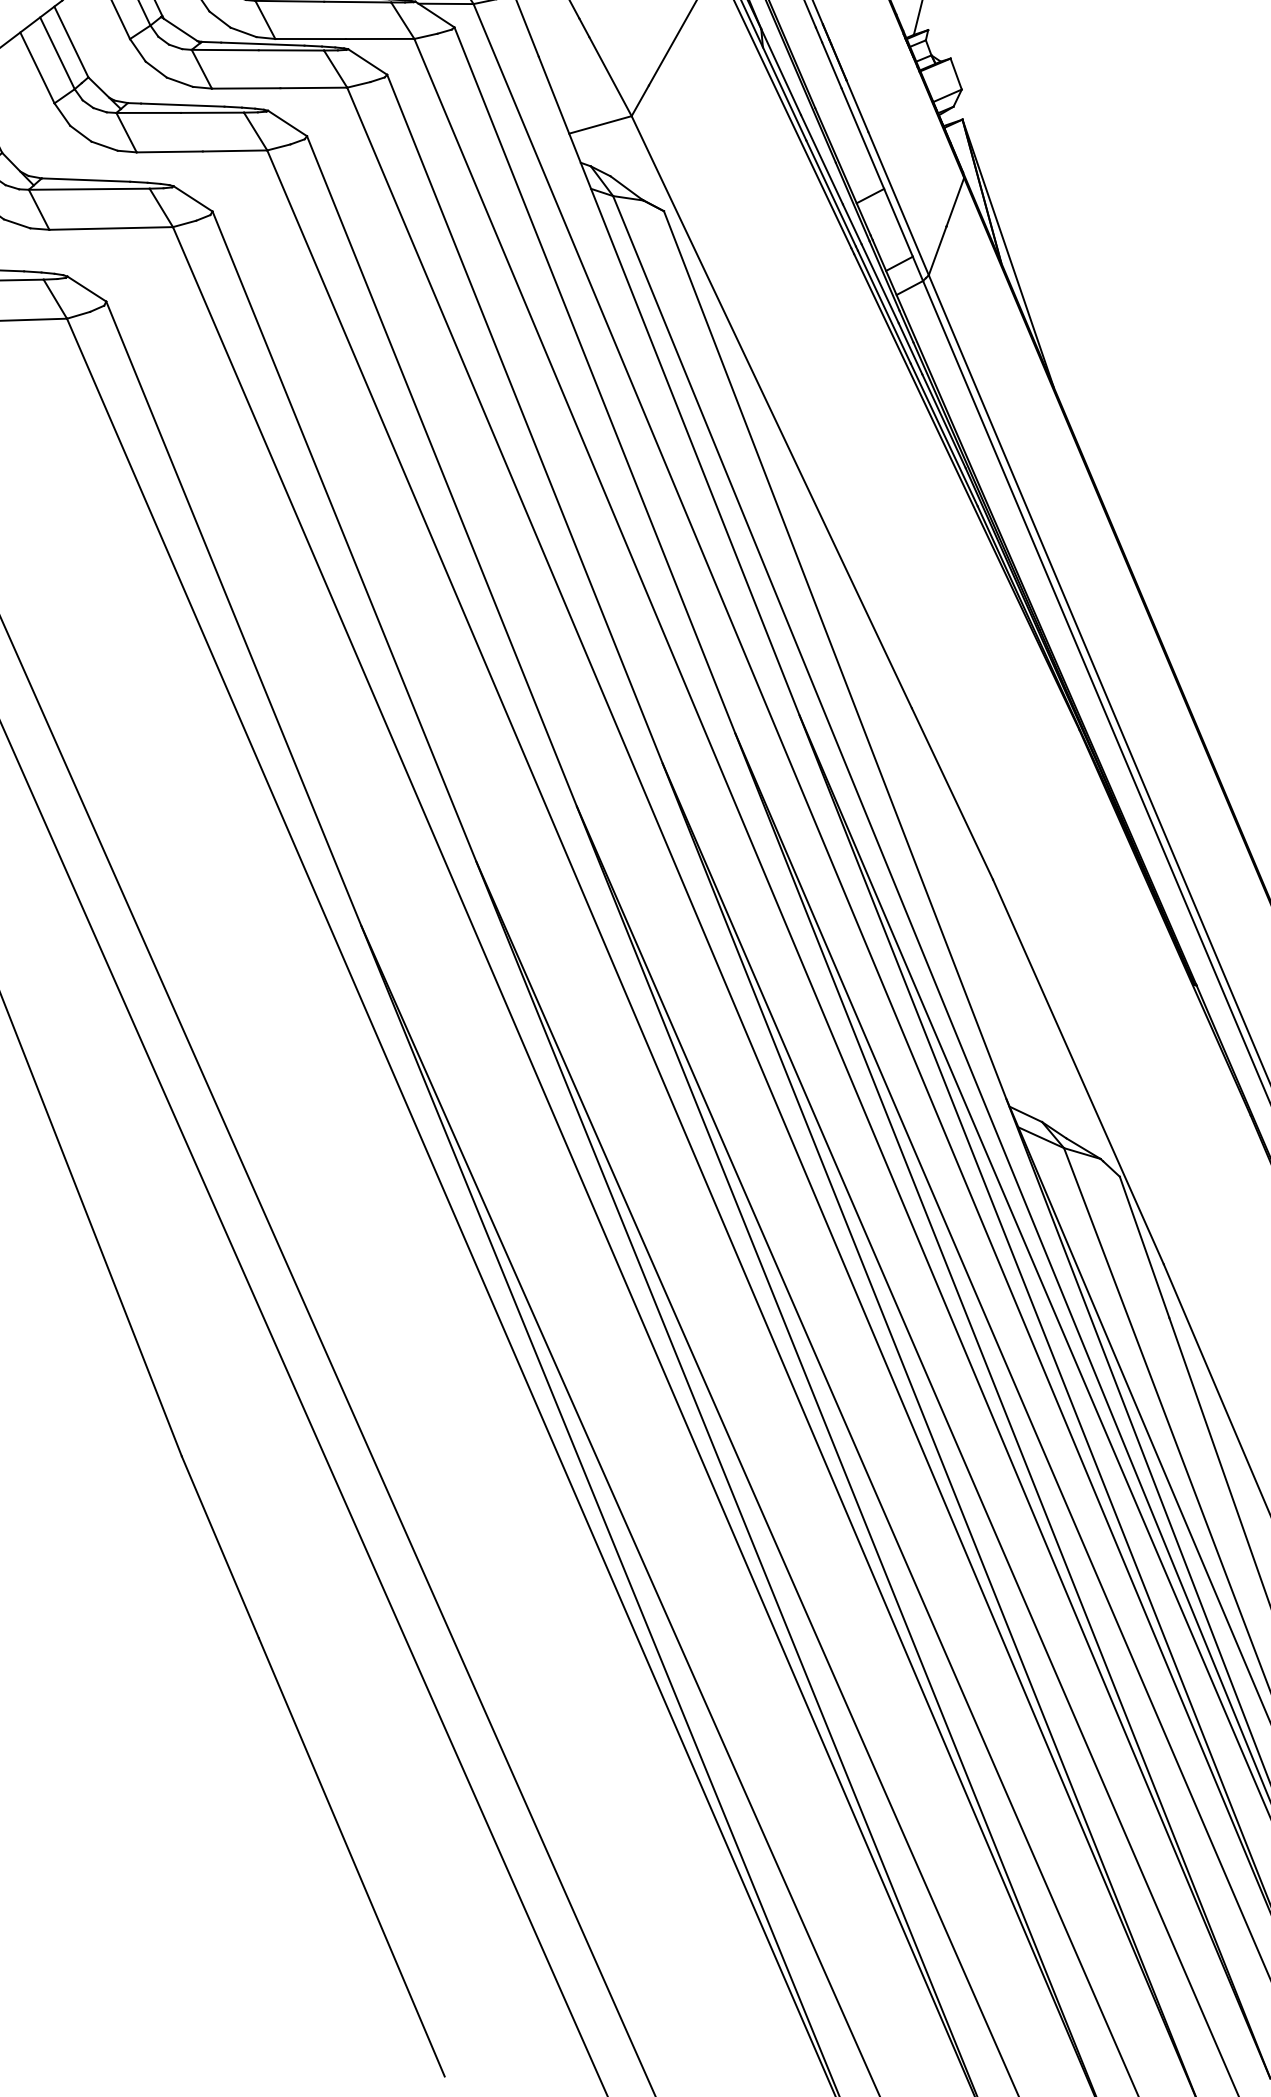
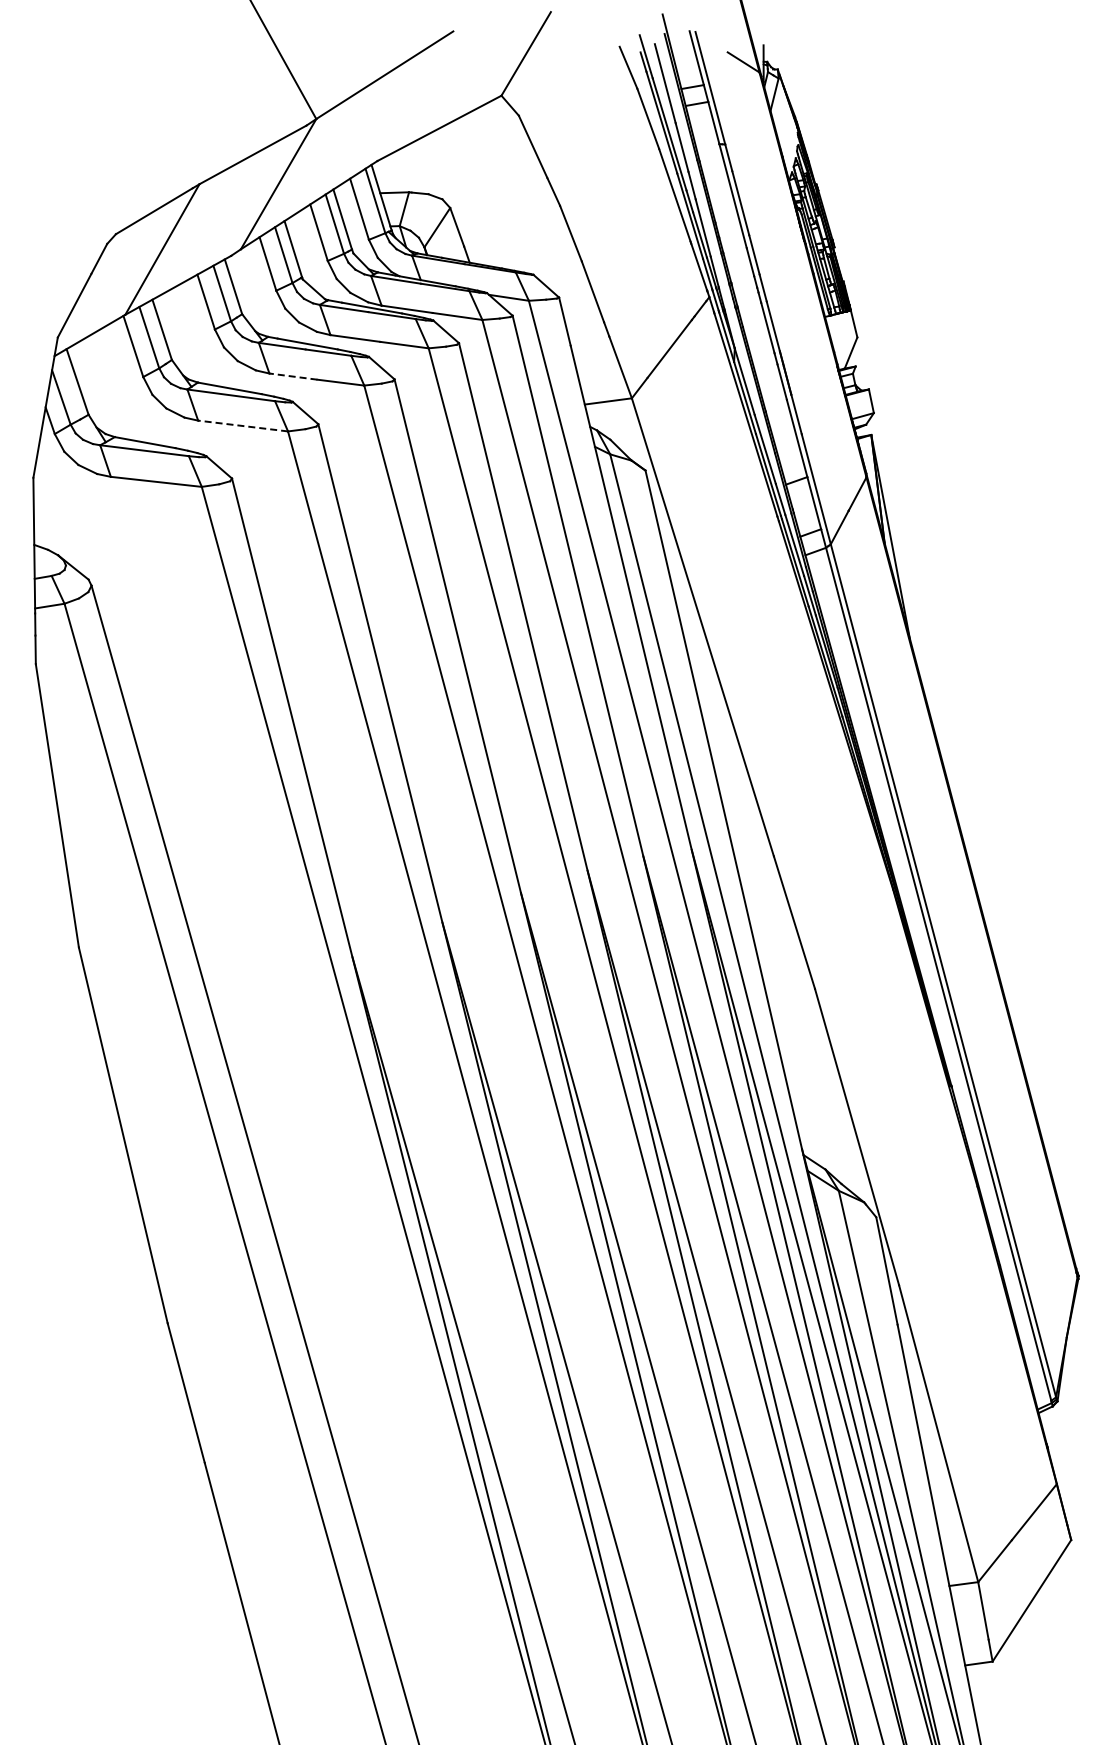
line: (168, 151) -> (292, 376), solid -> dashed
line: (110, 227) -> (242, 425), solid -> dashed

